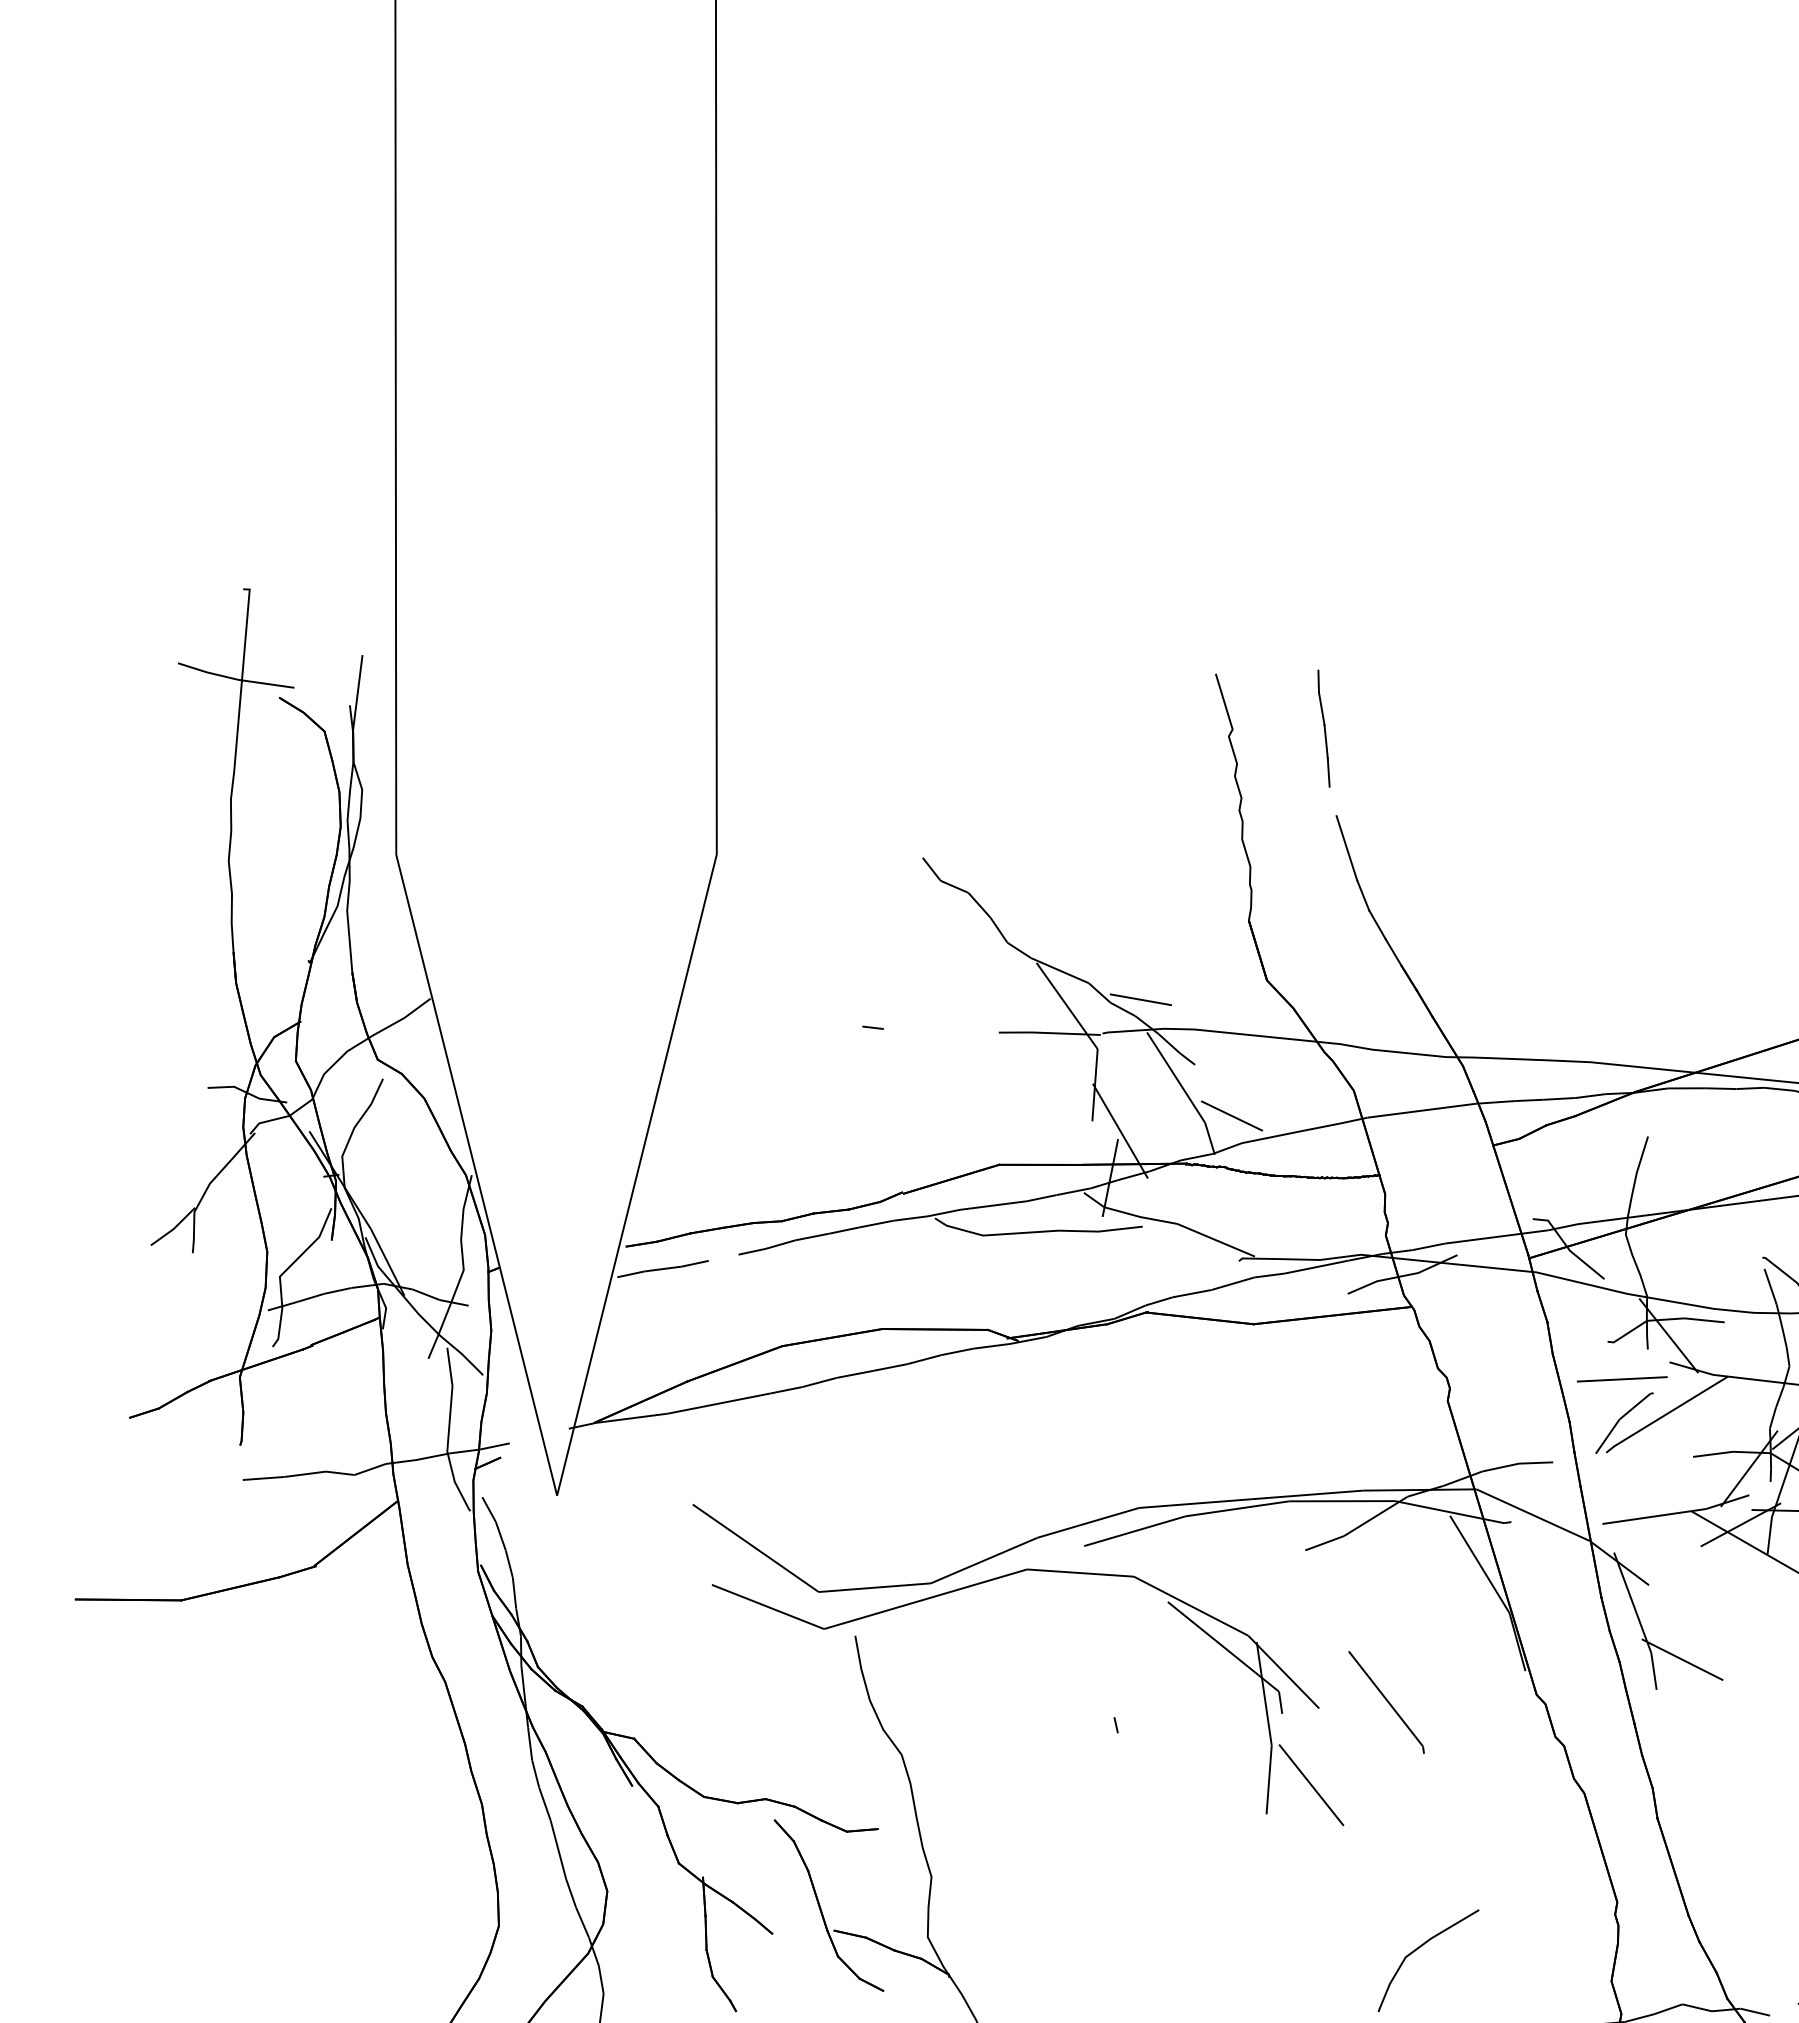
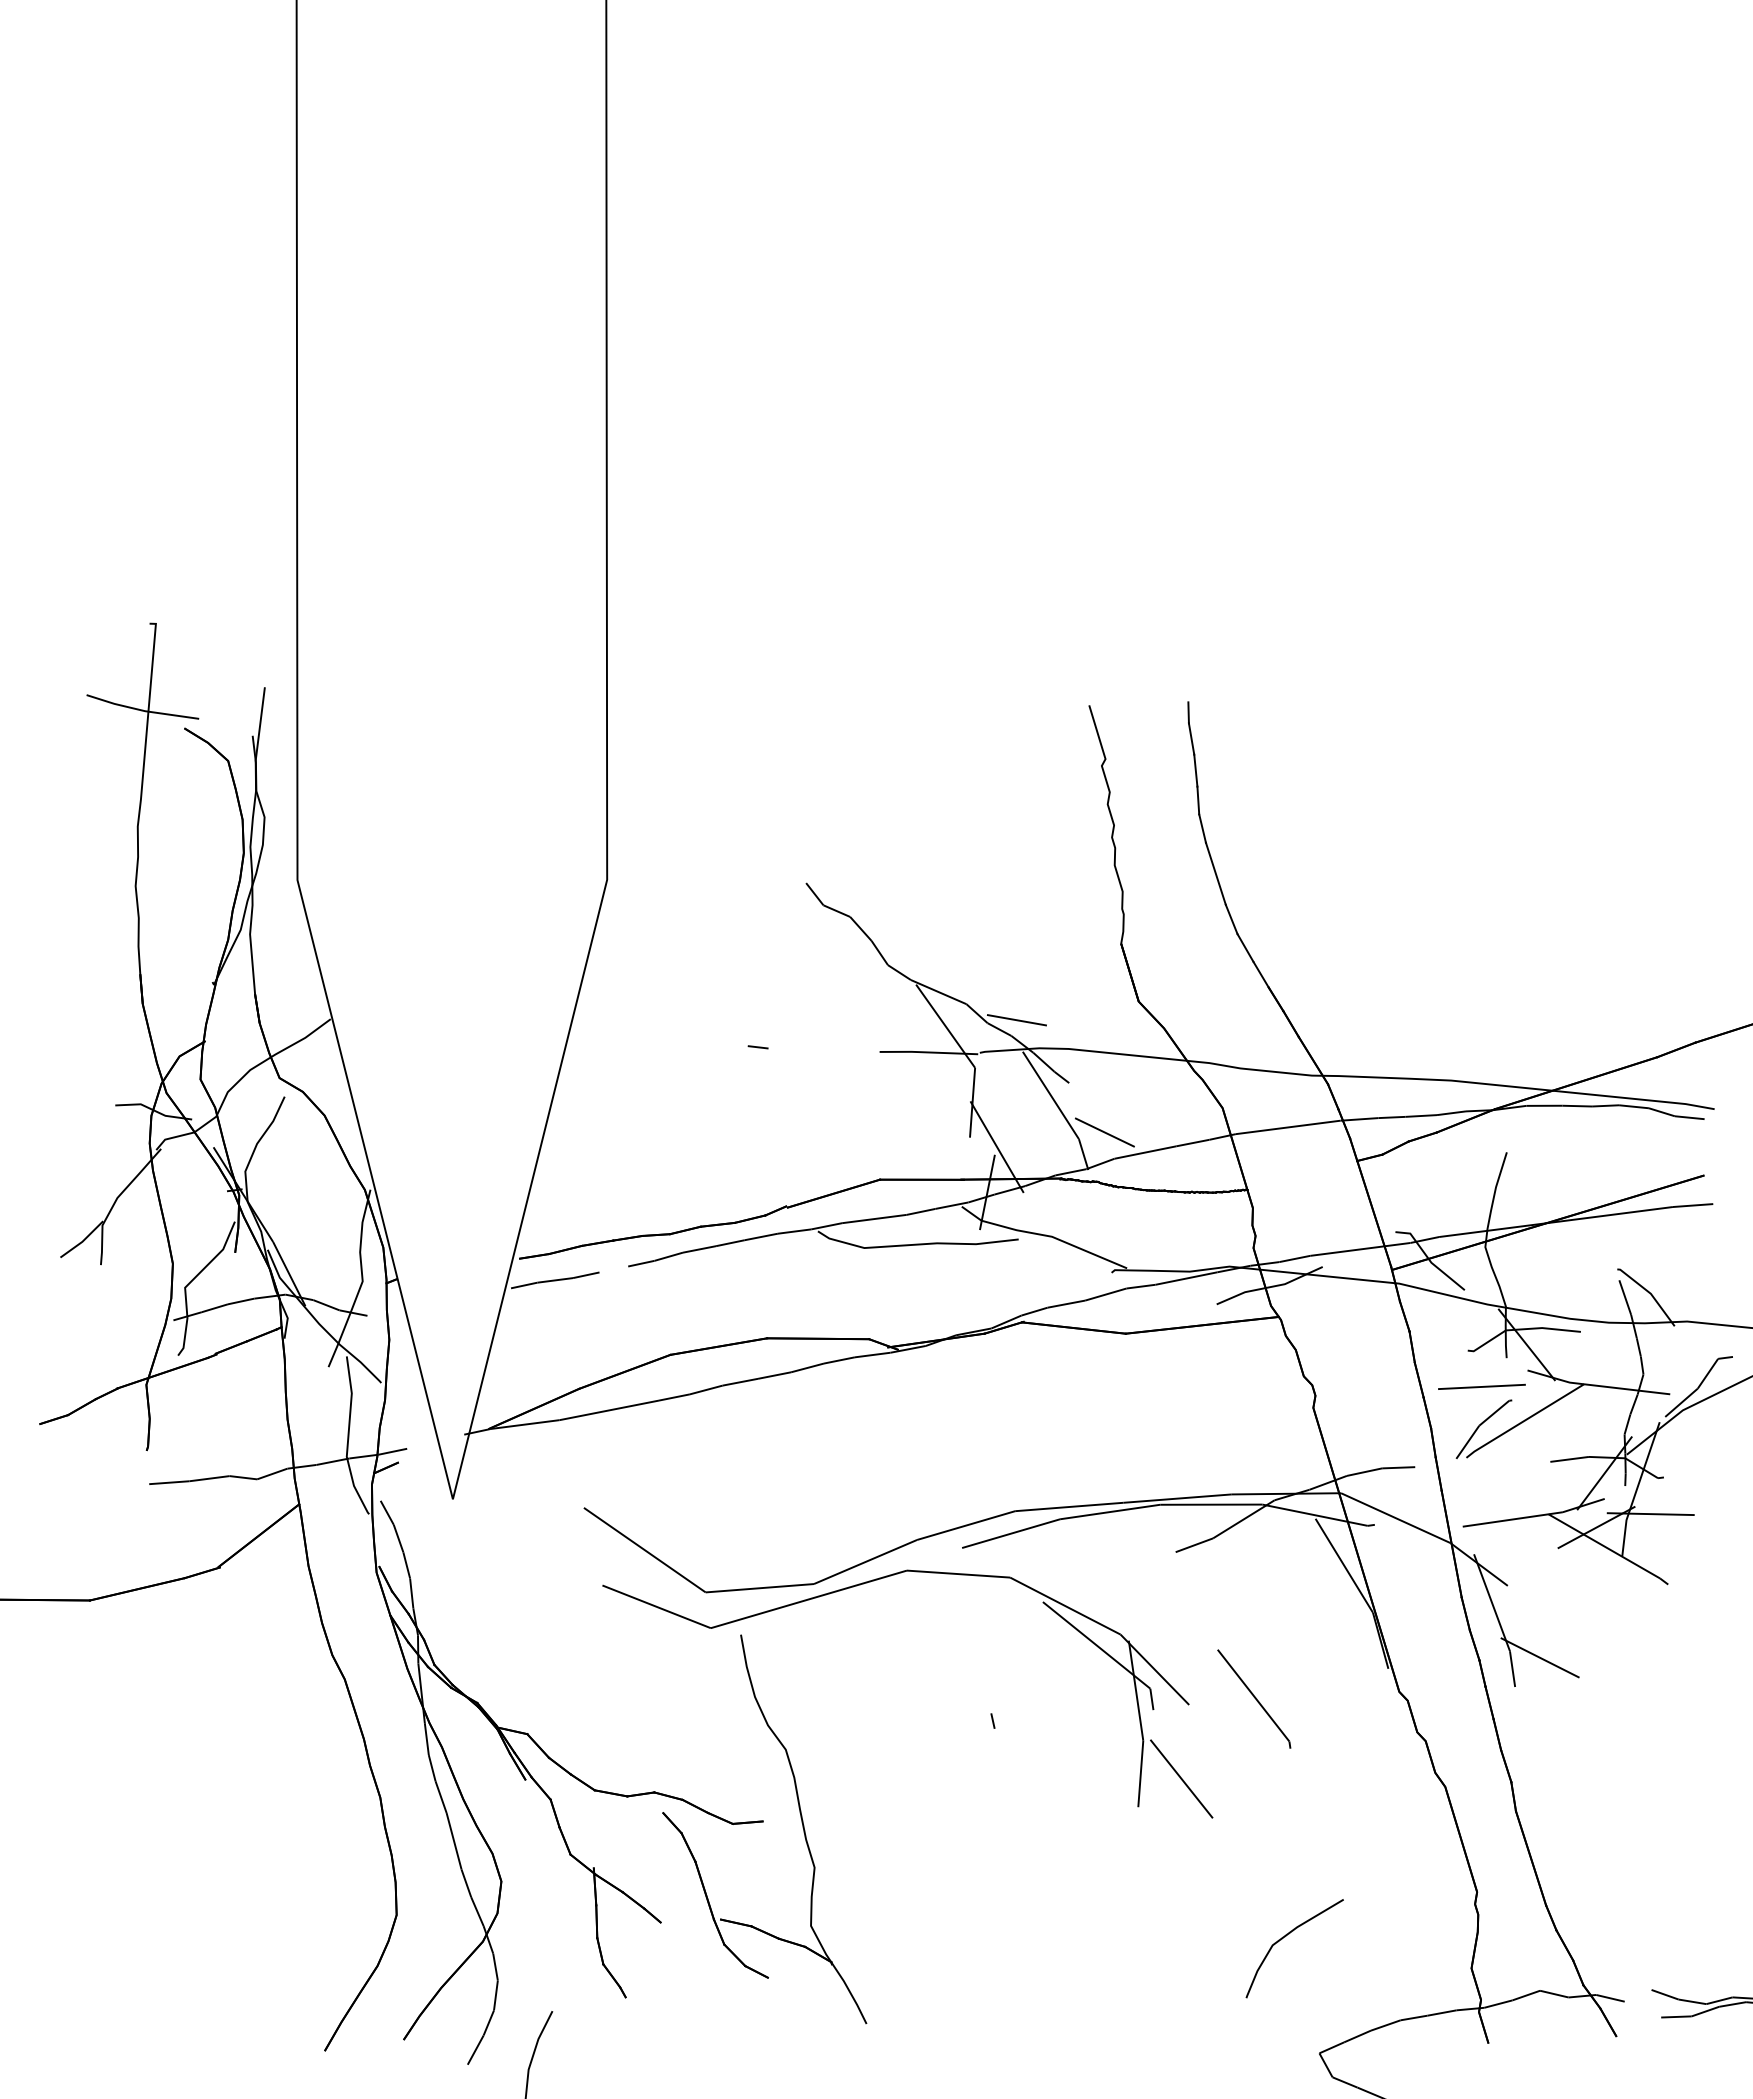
line: (1333, 801) -> (1202, 828), added

